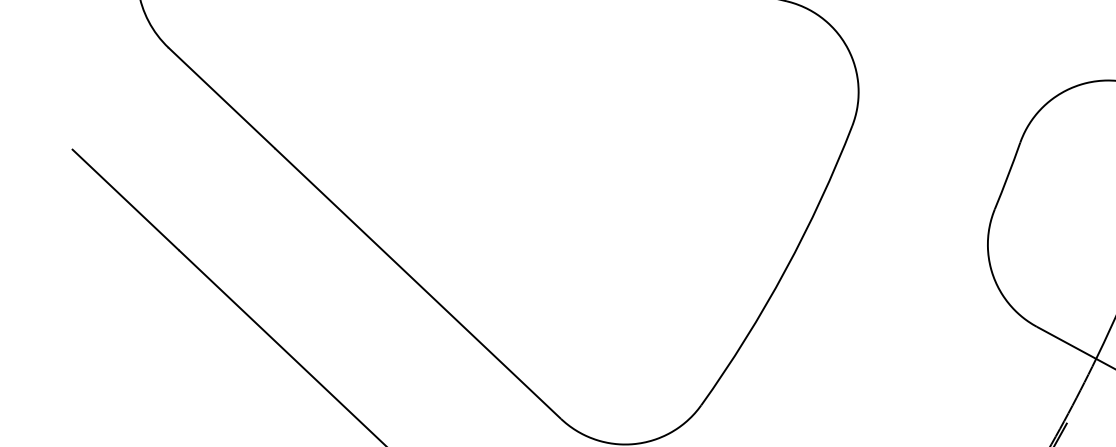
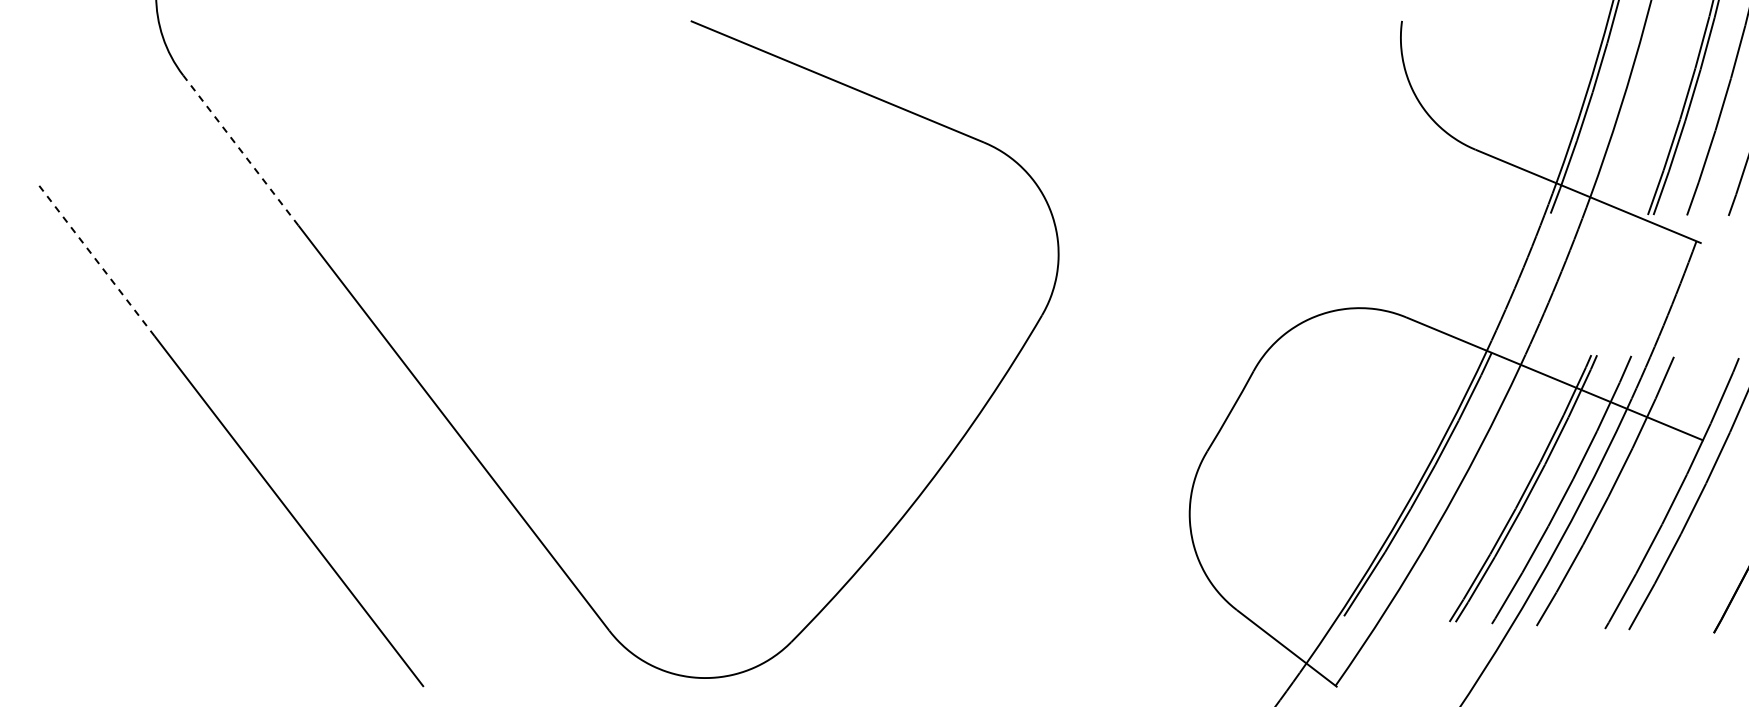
line: (221, 98) -> (240, 150), solid -> dashed
line: (125, 199) -> (96, 260), solid -> dashed

